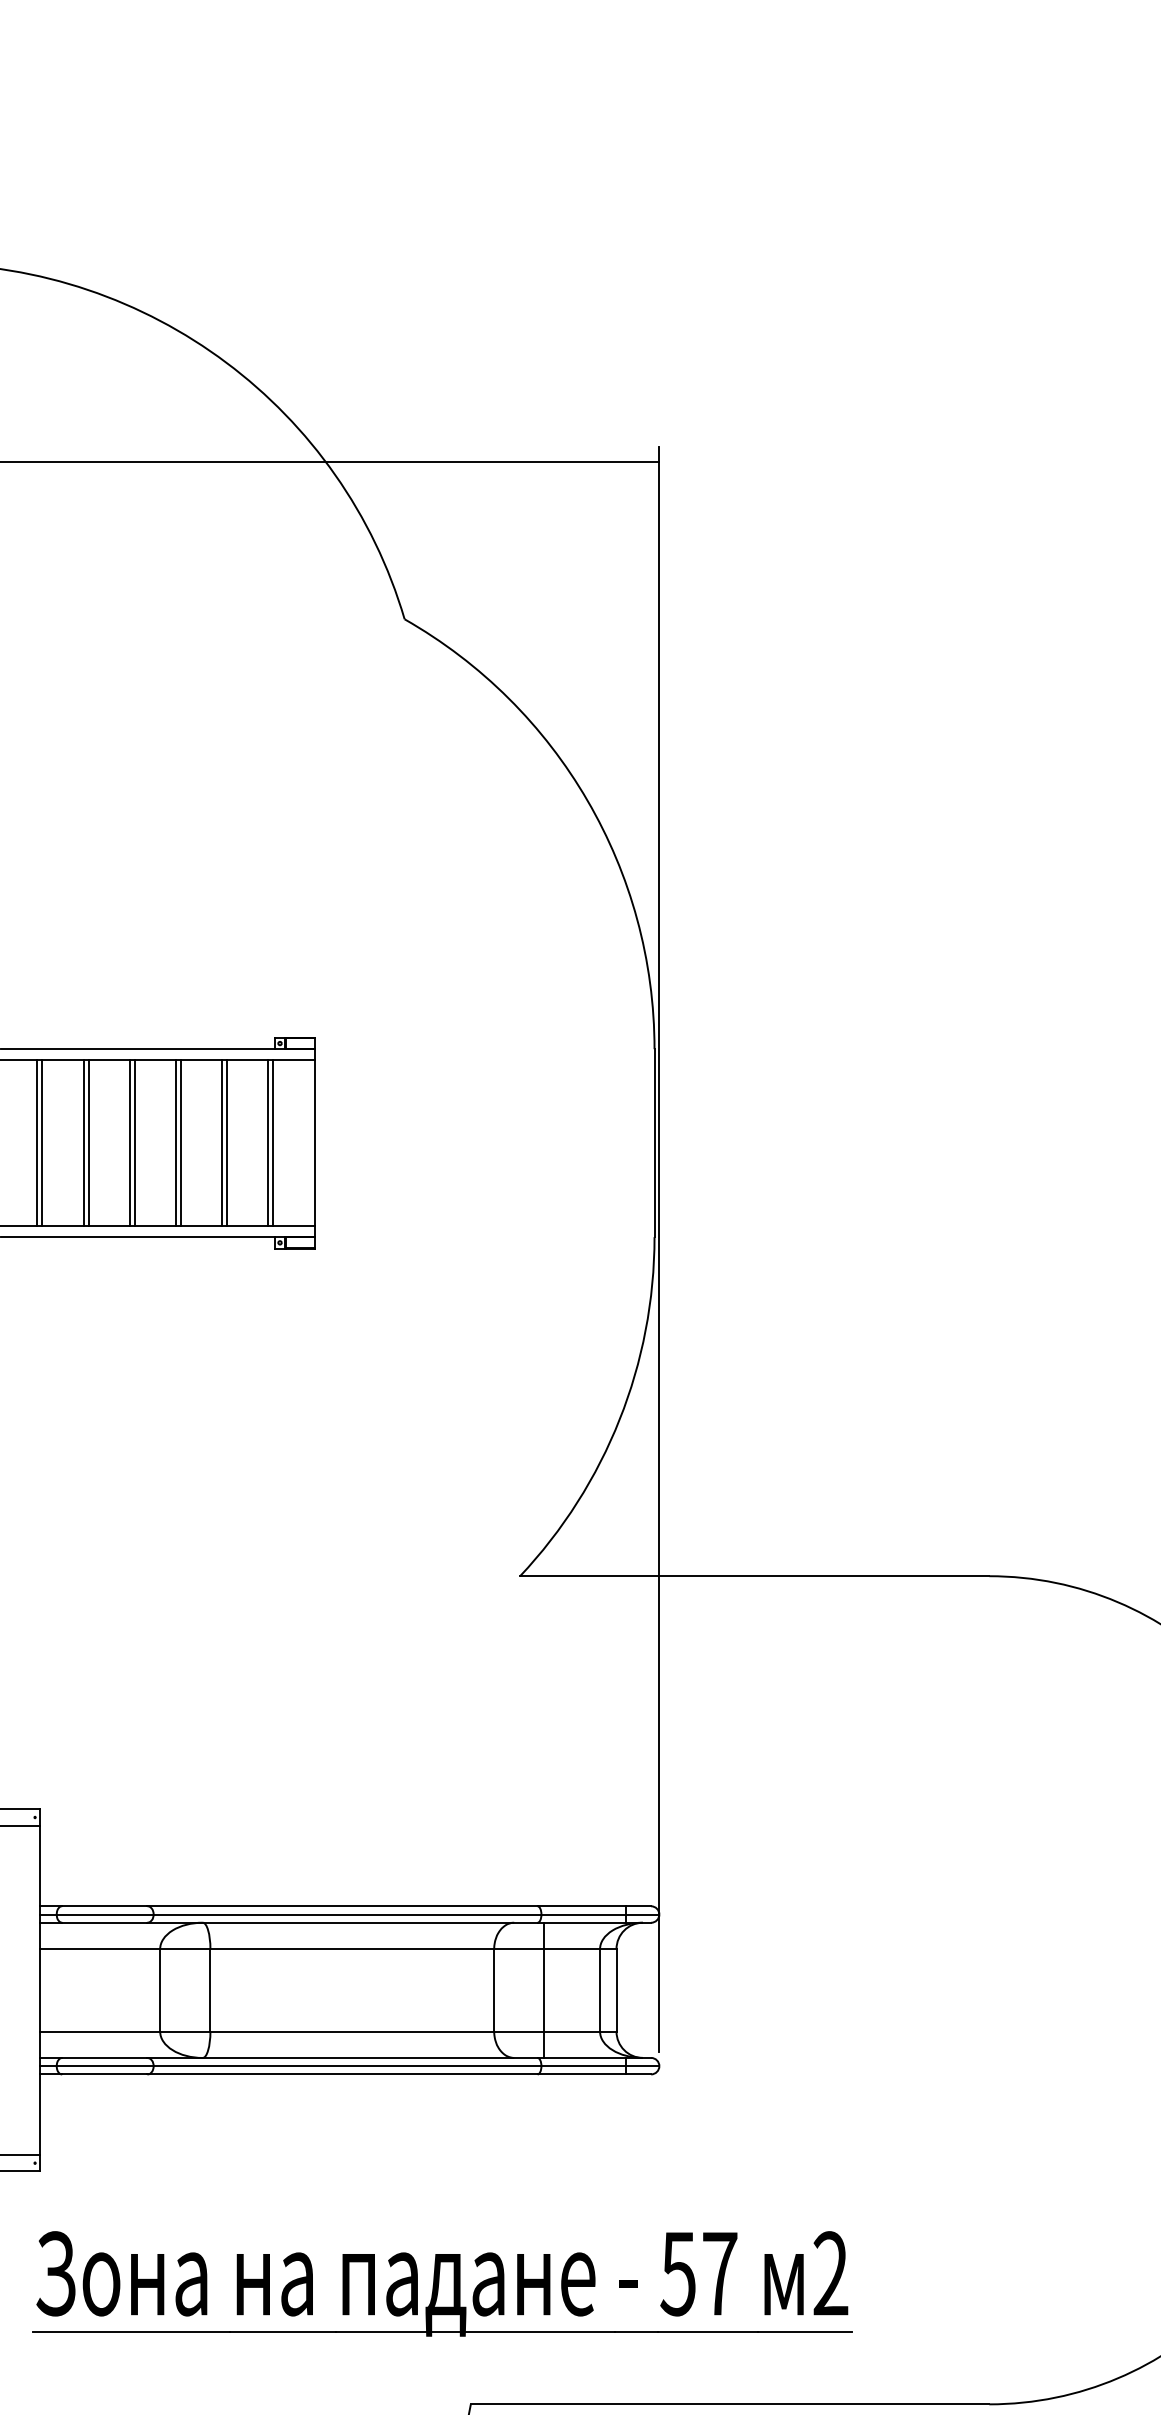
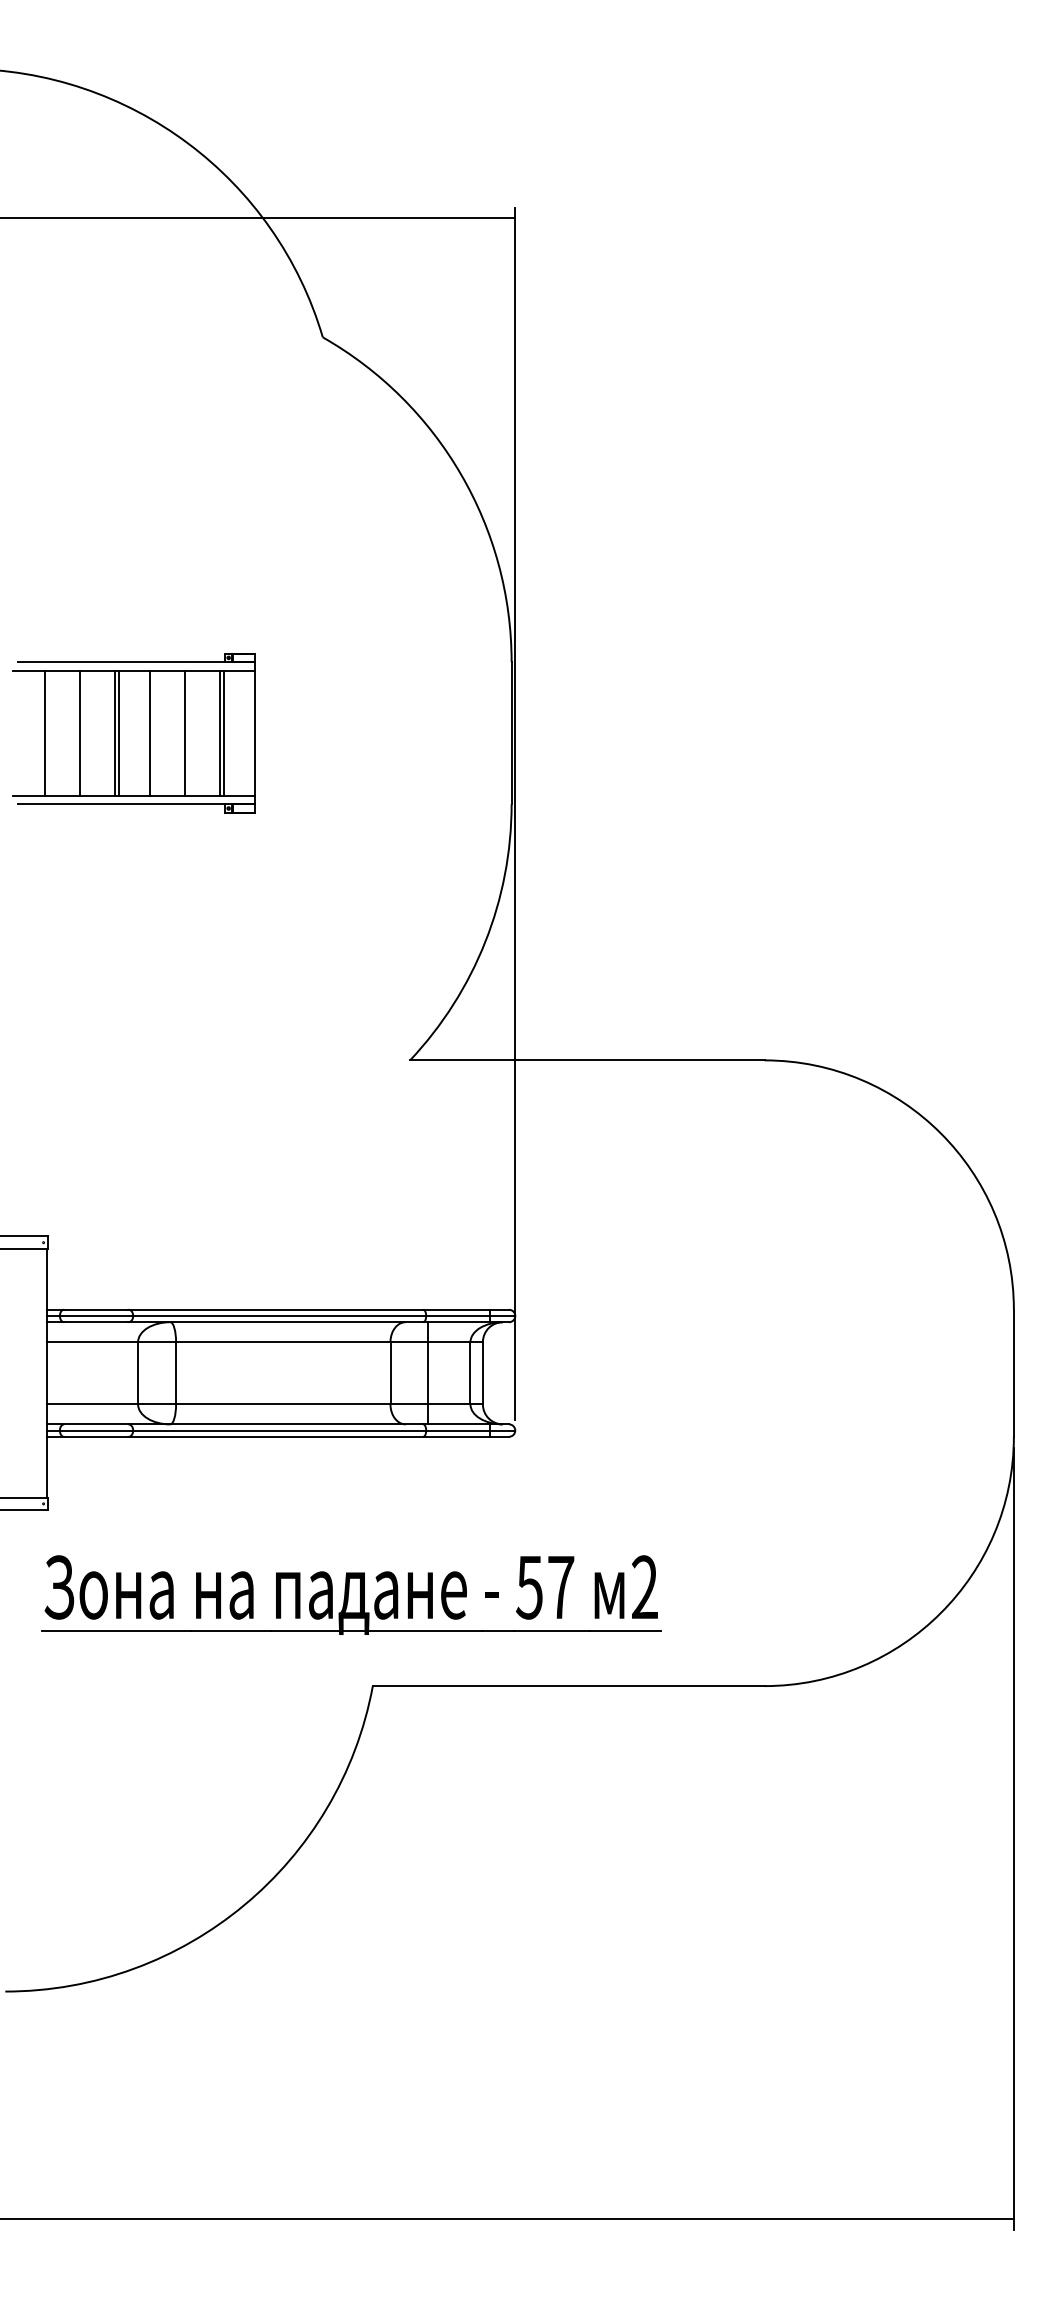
line: (42, 1142) -> (49, 732), removed
line: (89, 1142) -> (84, 732), removed
line: (180, 1142) -> (153, 732), removed
line: (226, 1142) -> (188, 732), removed

